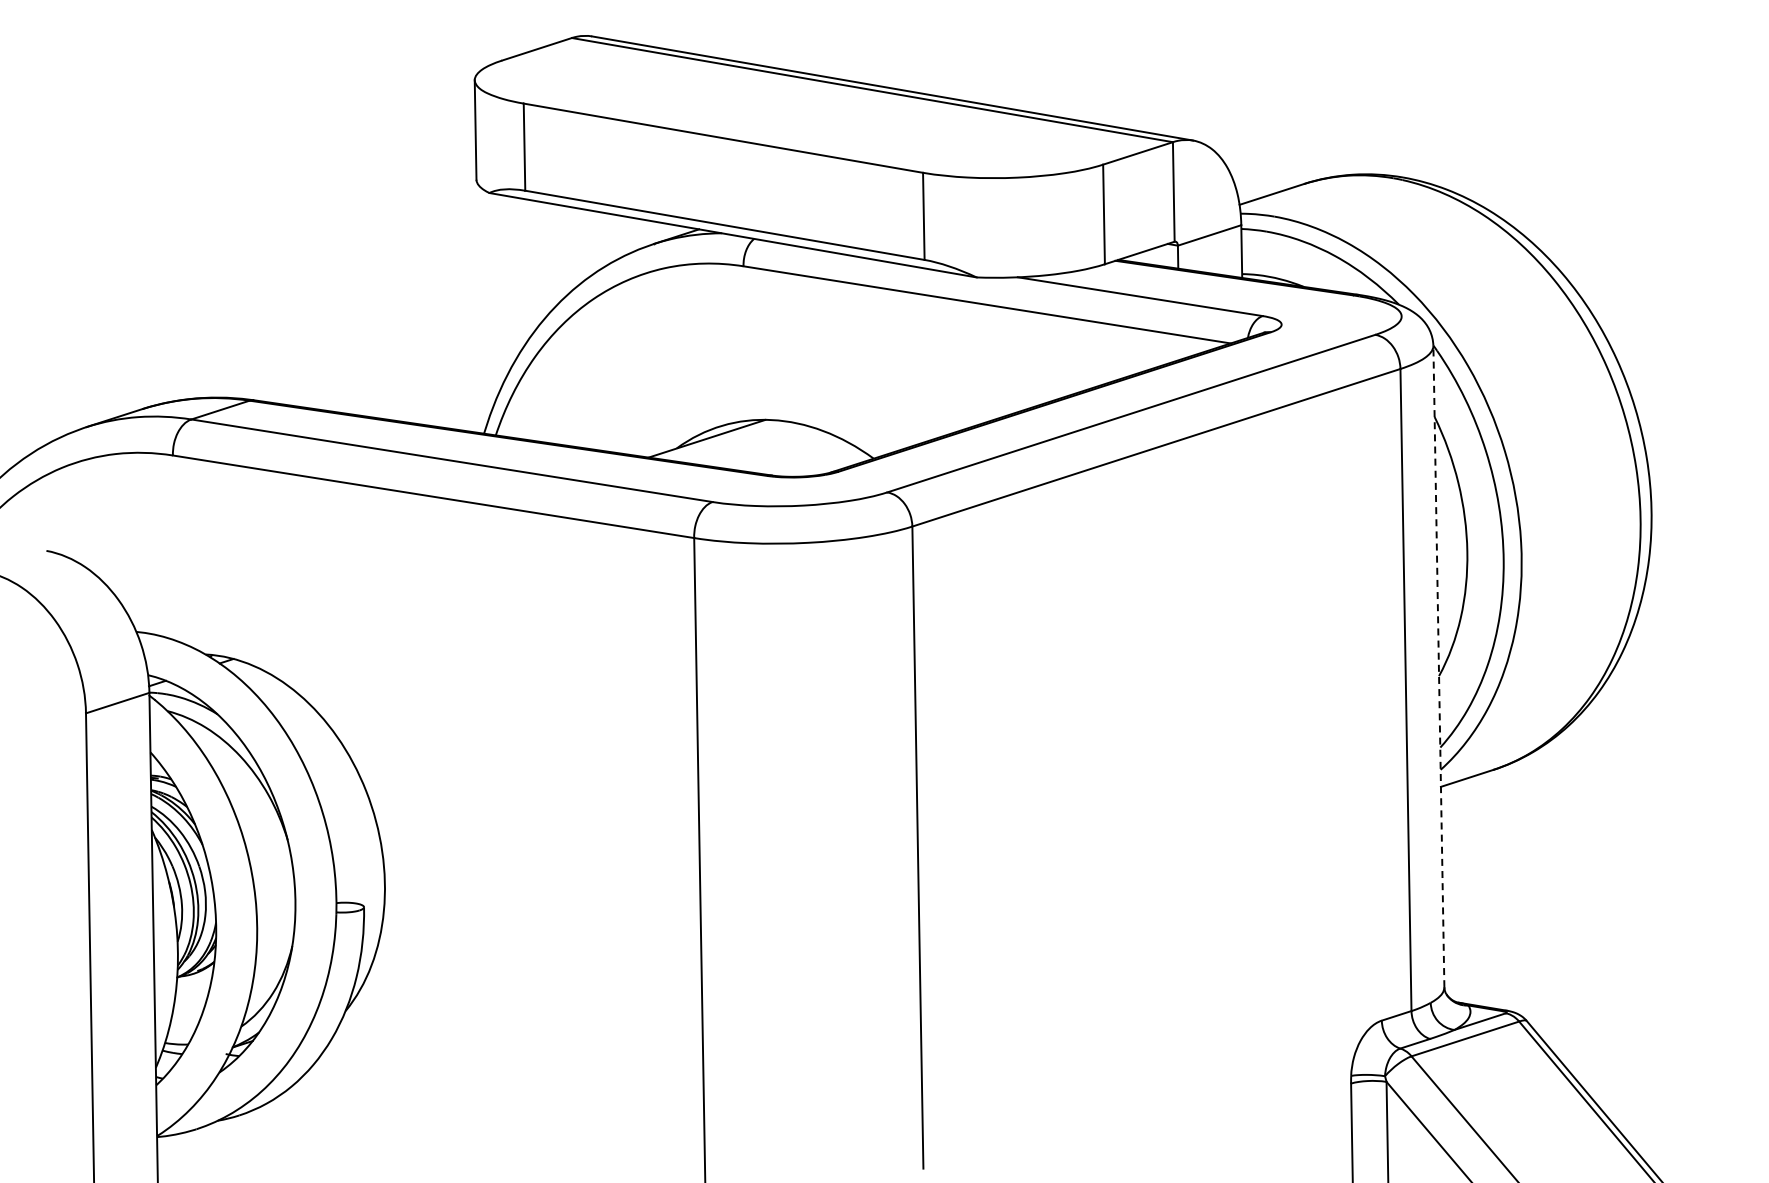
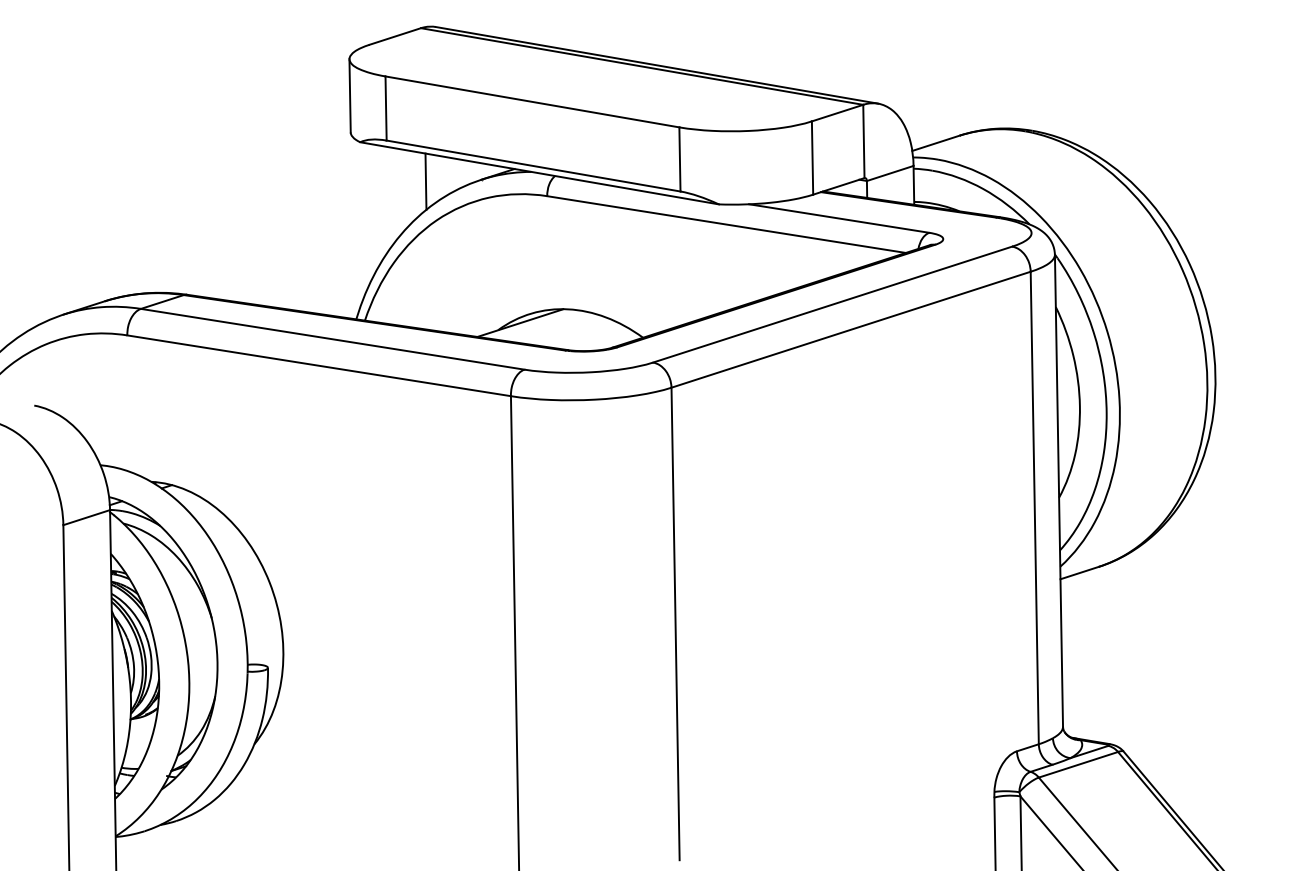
line: (578, 246) -> (425, 181), added
line: (1438, 666) -> (1058, 490), dashed -> solid

